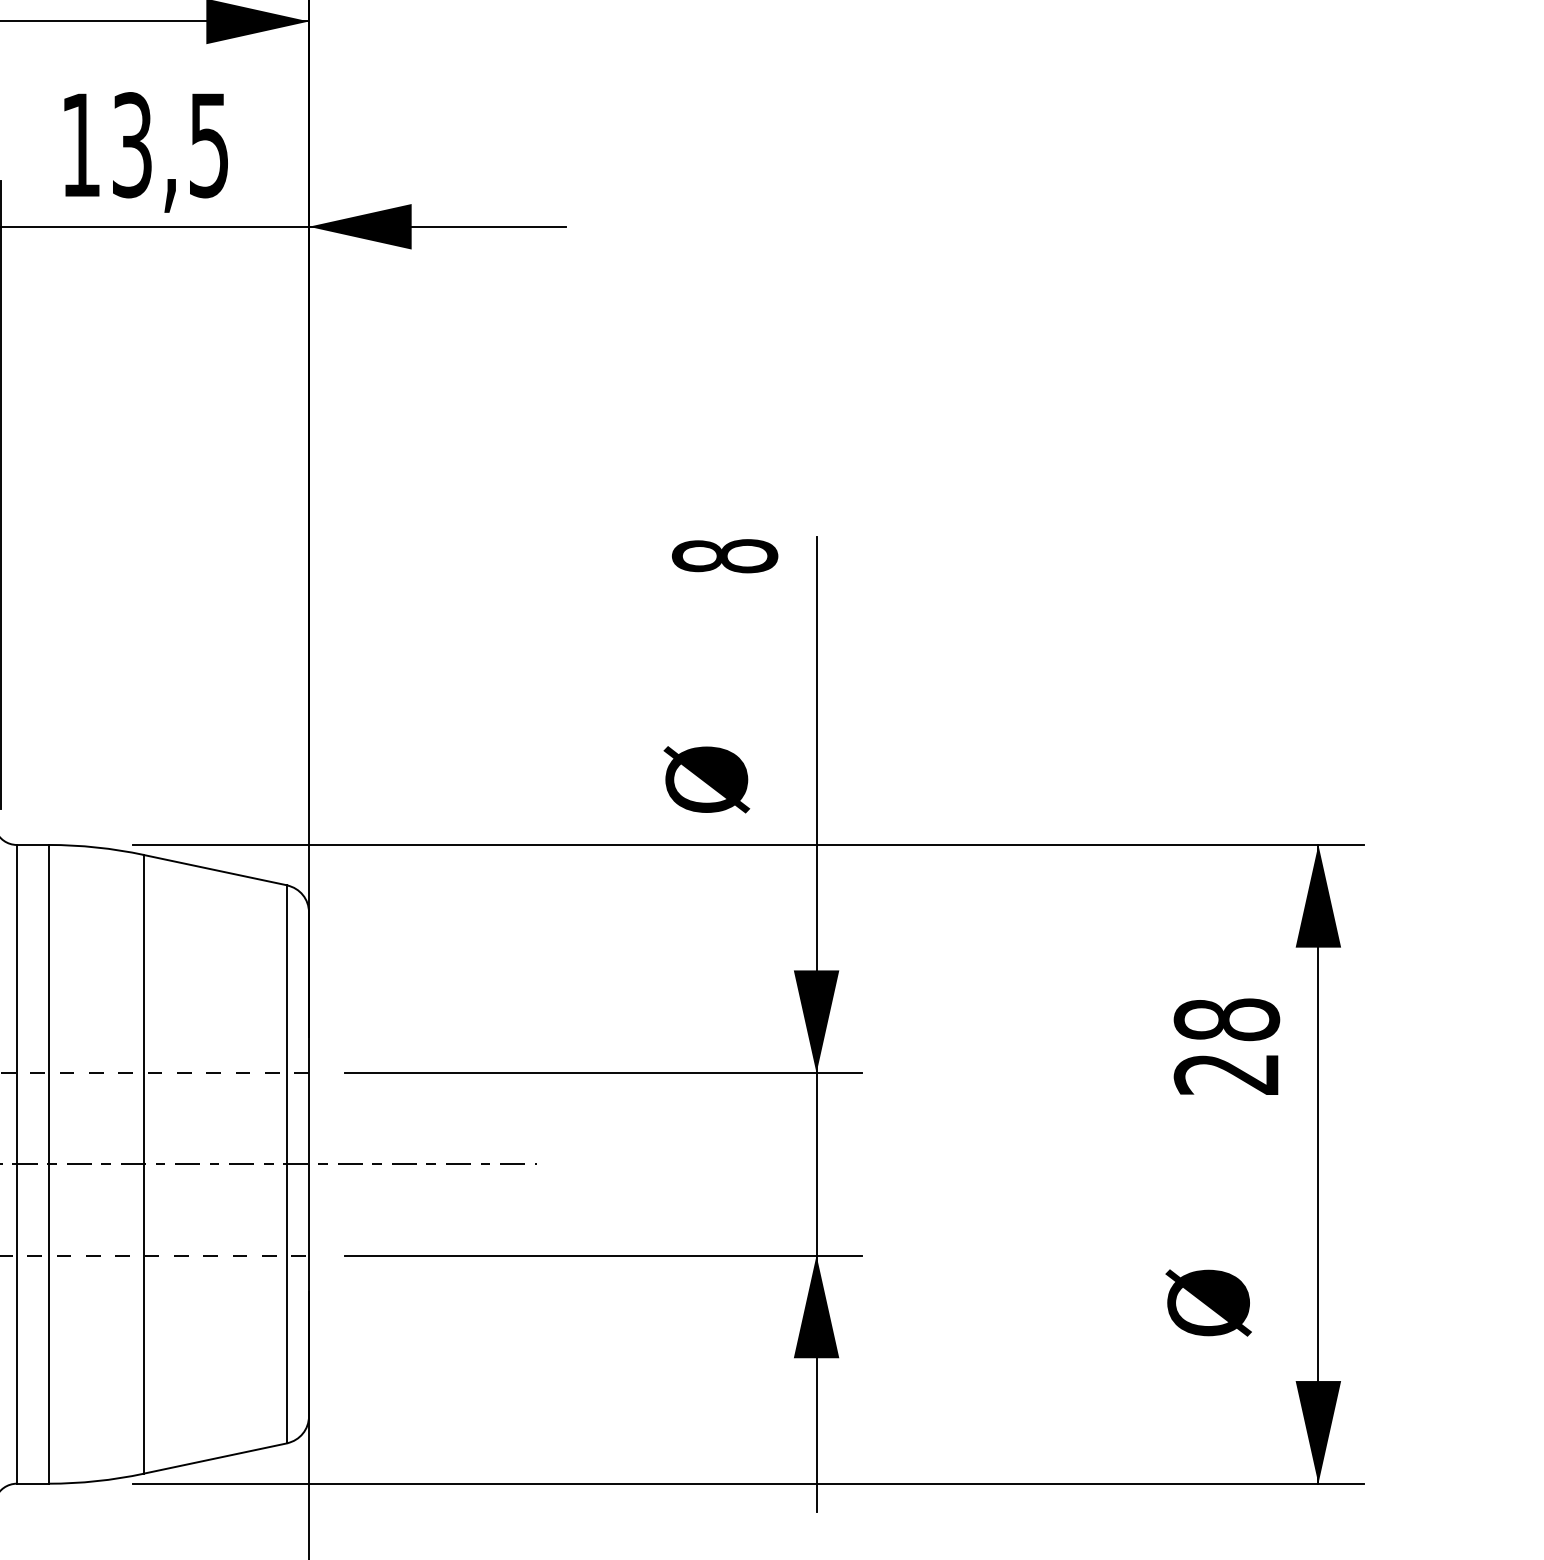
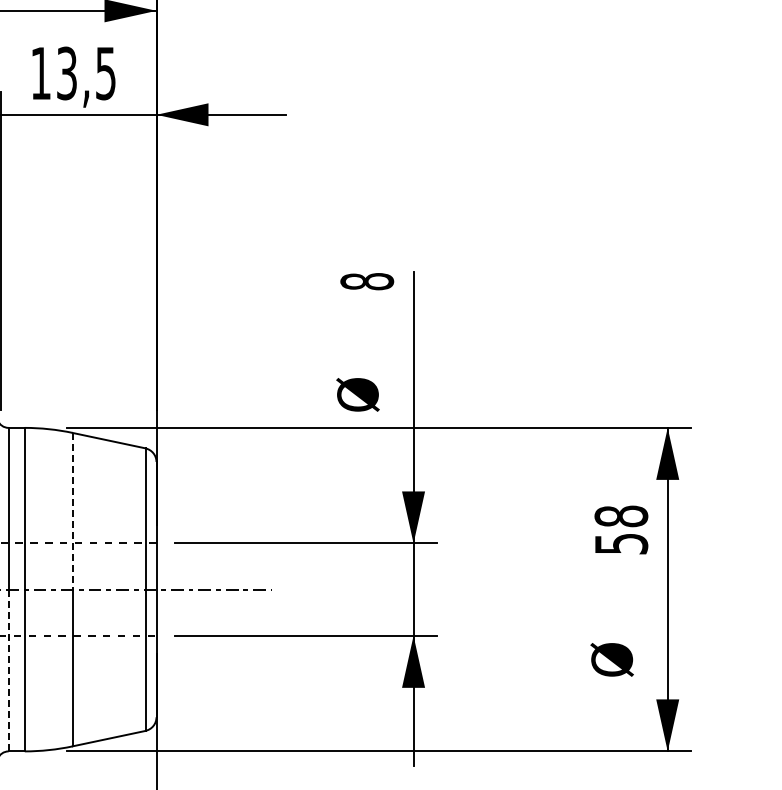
line: (143, 1010) -> (72, 511), solid -> dashed
text: (1227, 1075) -> (621, 544), 28 -> 58
line: (16, 1323) -> (8, 670), solid -> dashed

